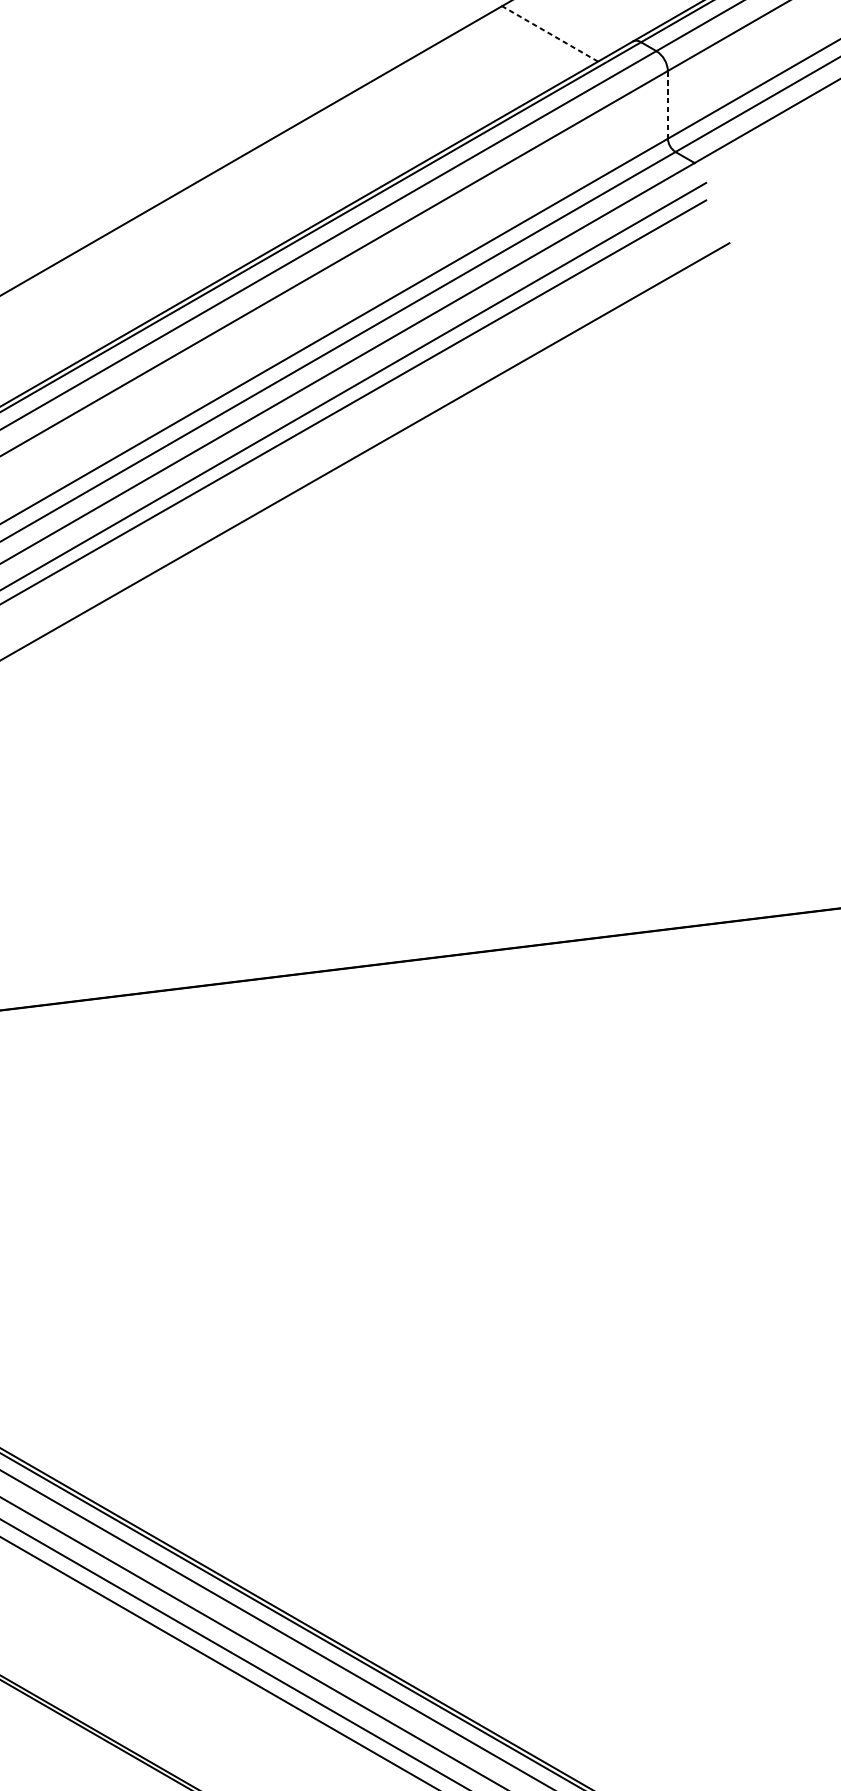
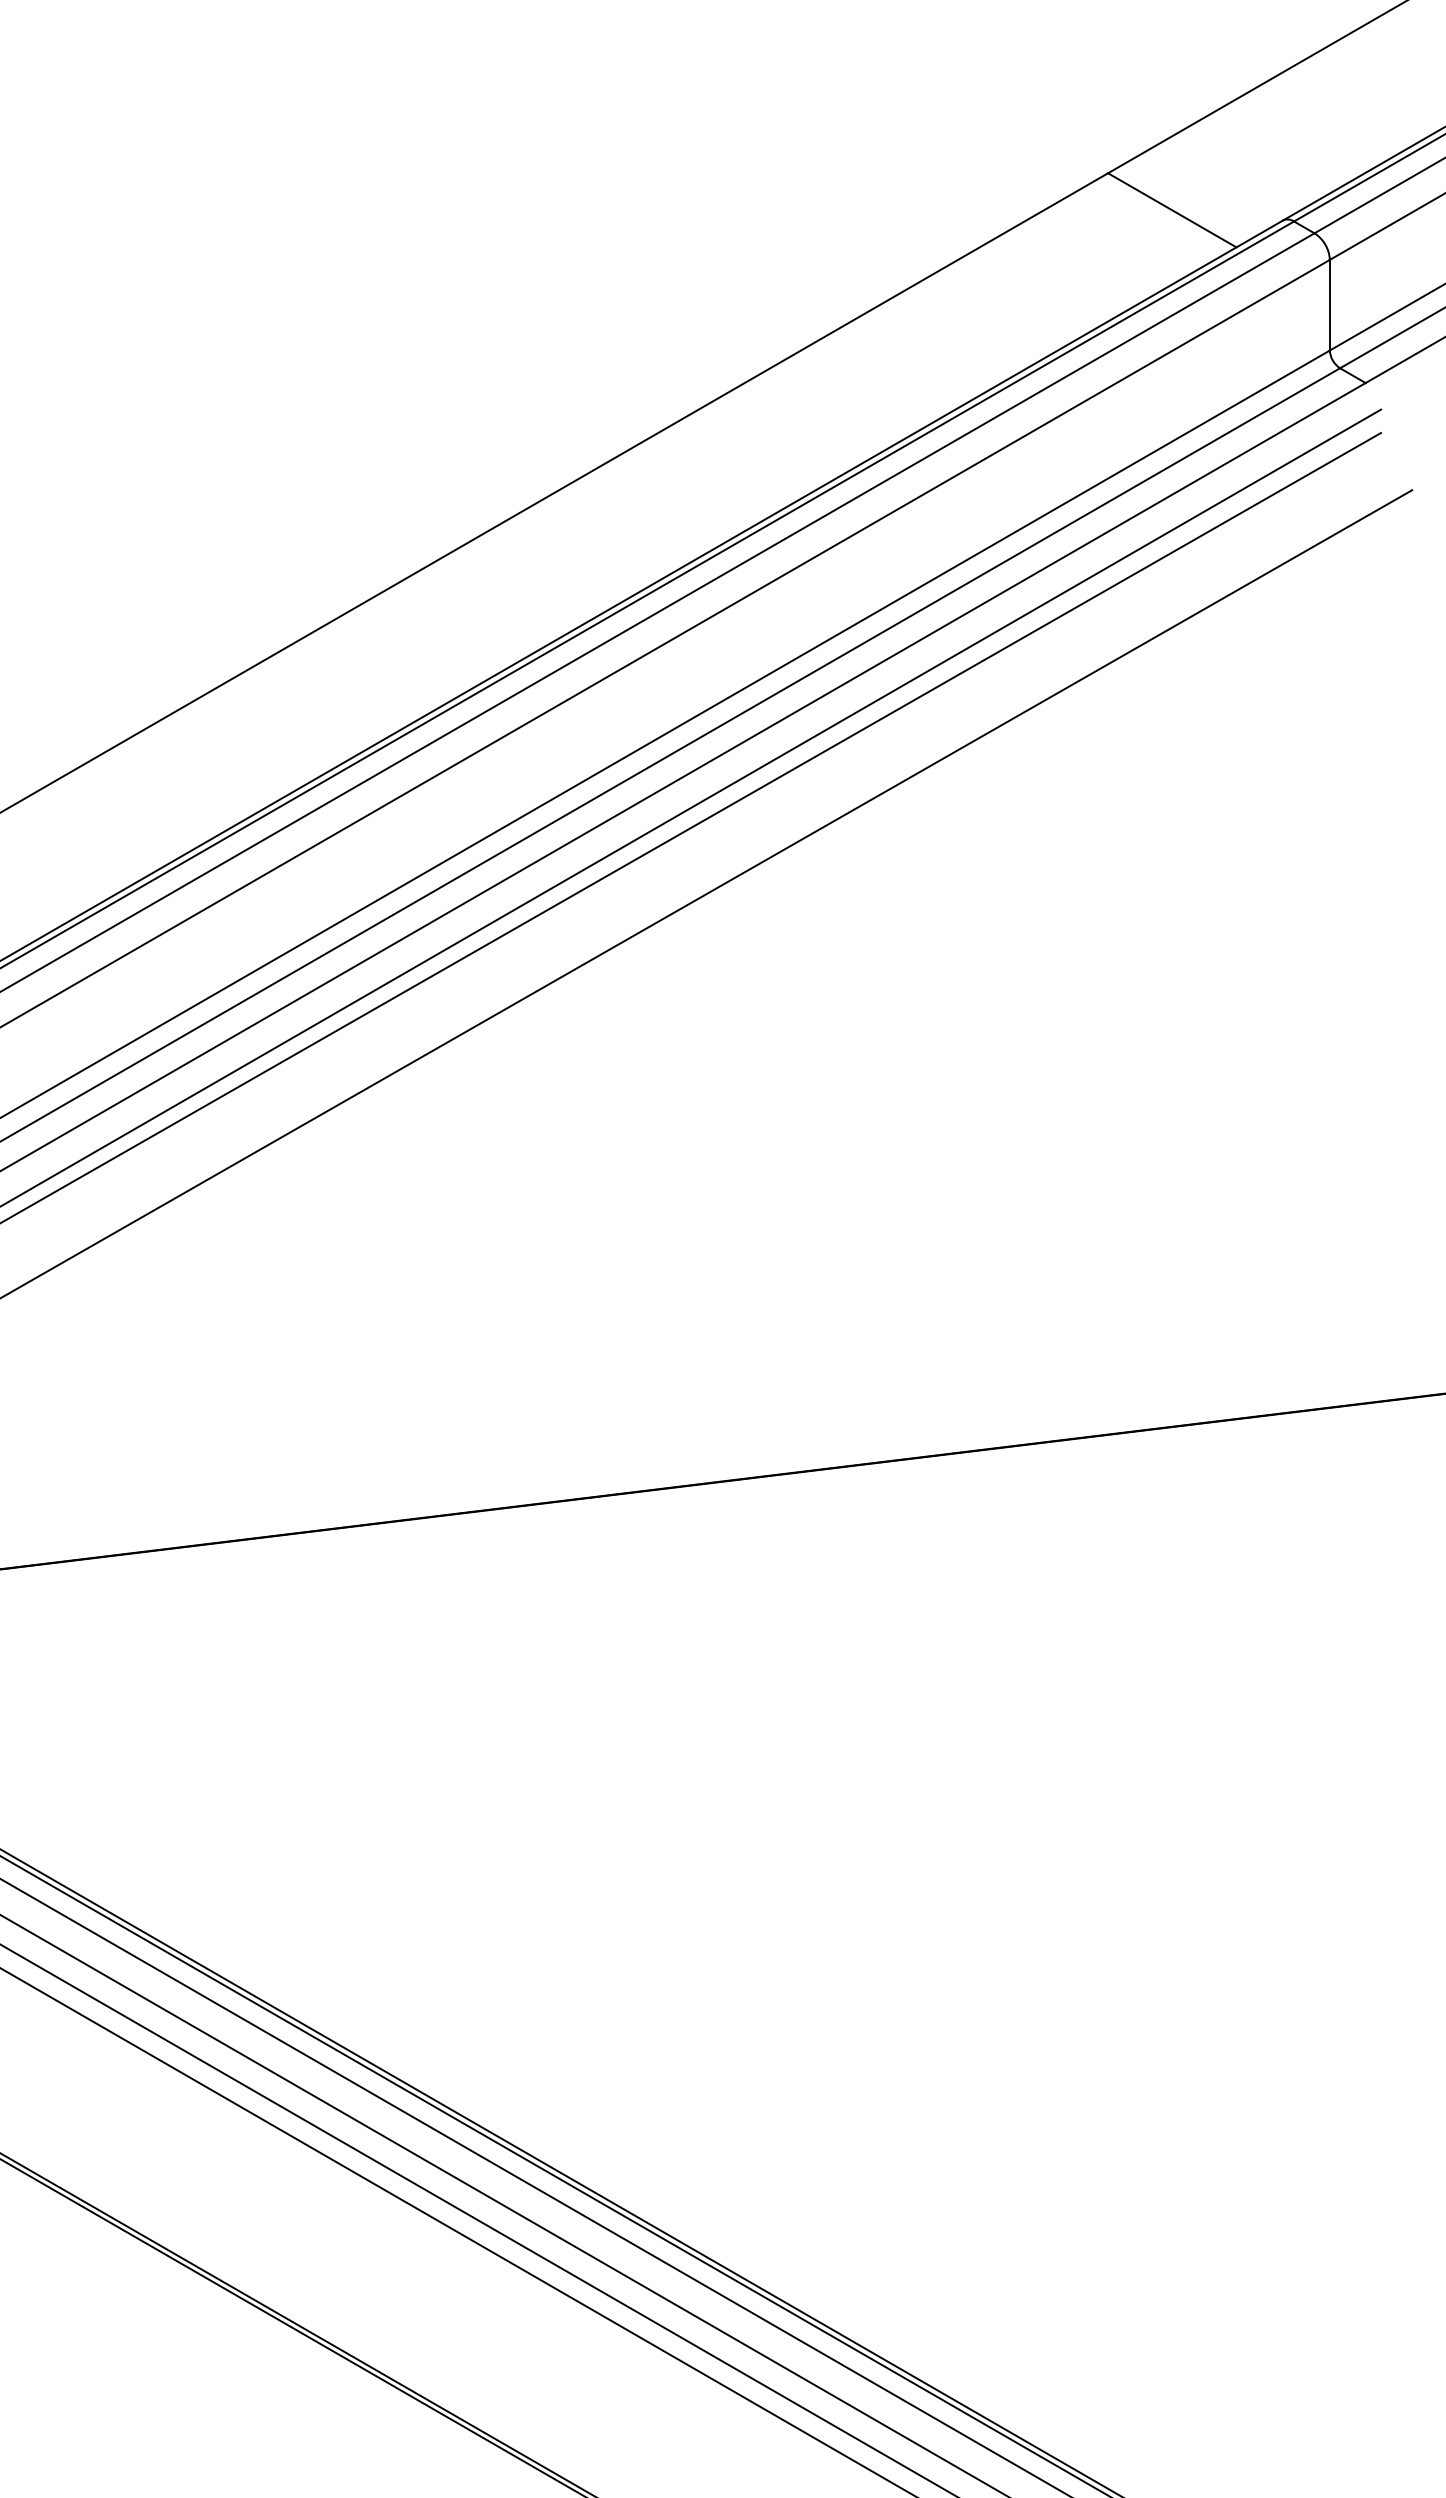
line: (549, 34) -> (1171, 210), dashed -> solid
line: (667, 104) -> (1329, 304), dashed -> solid

